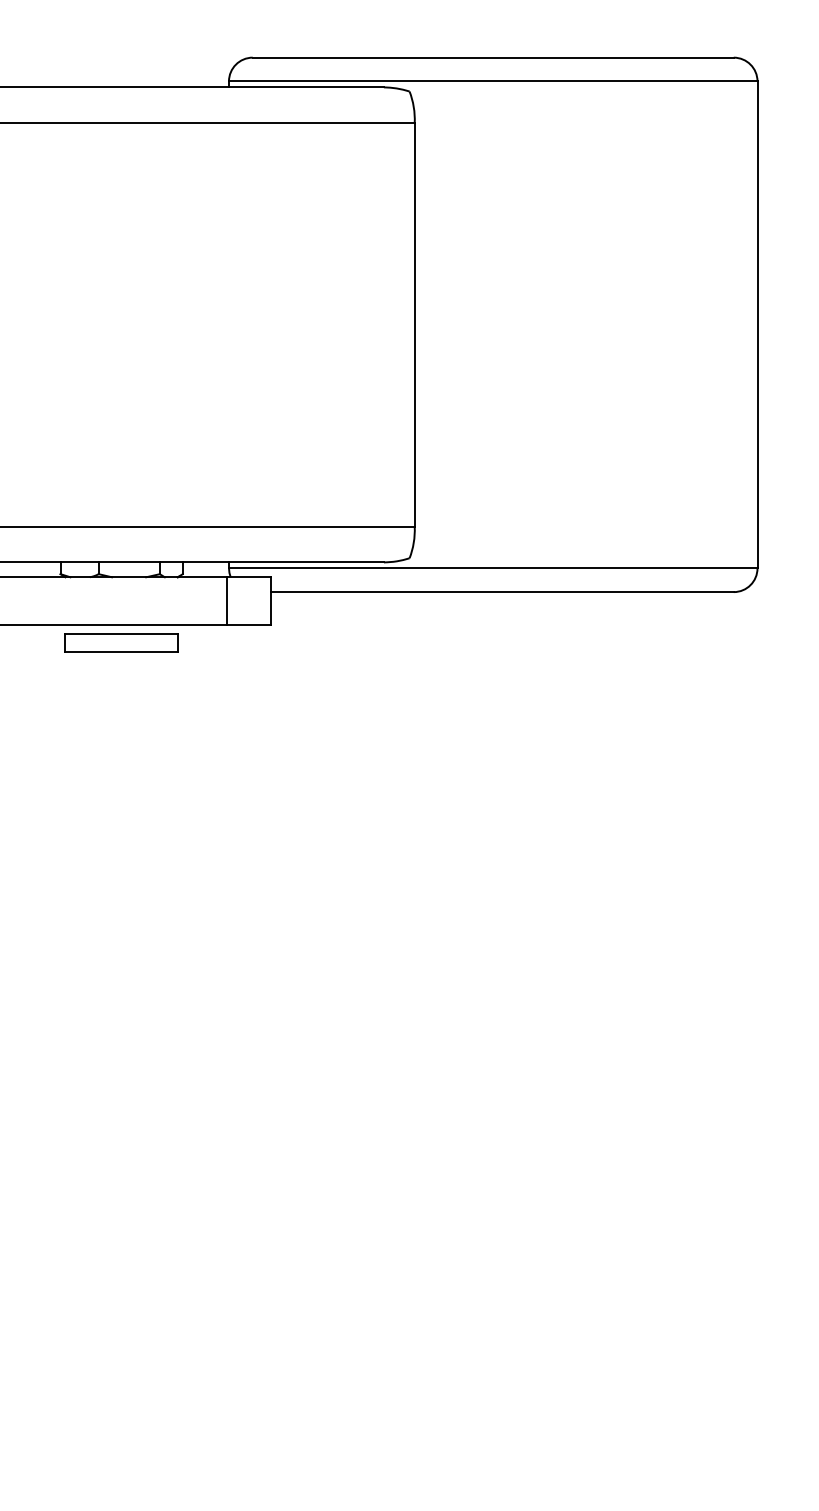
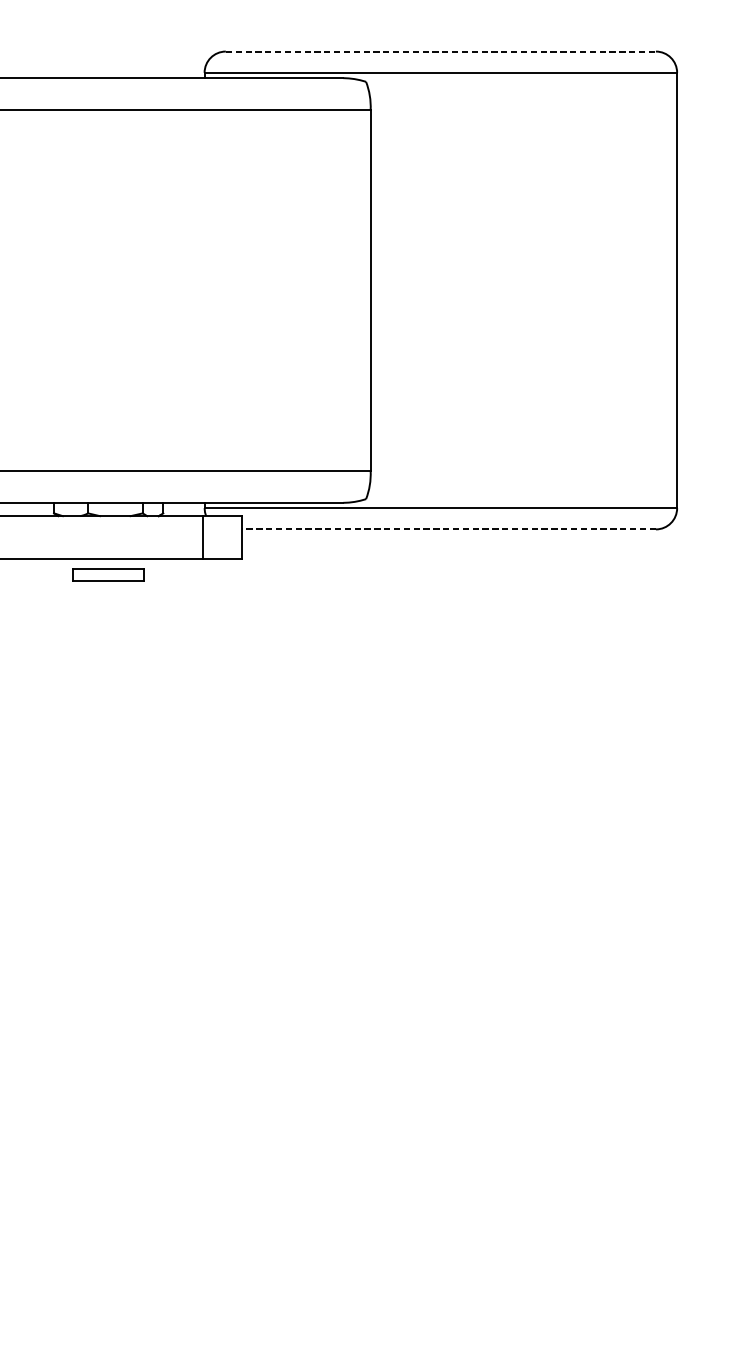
line: (493, 57) -> (441, 51), solid -> dashed
line: (502, 592) -> (449, 529), solid -> dashed
part: (121, 642) -> (108, 574), size x0.7

